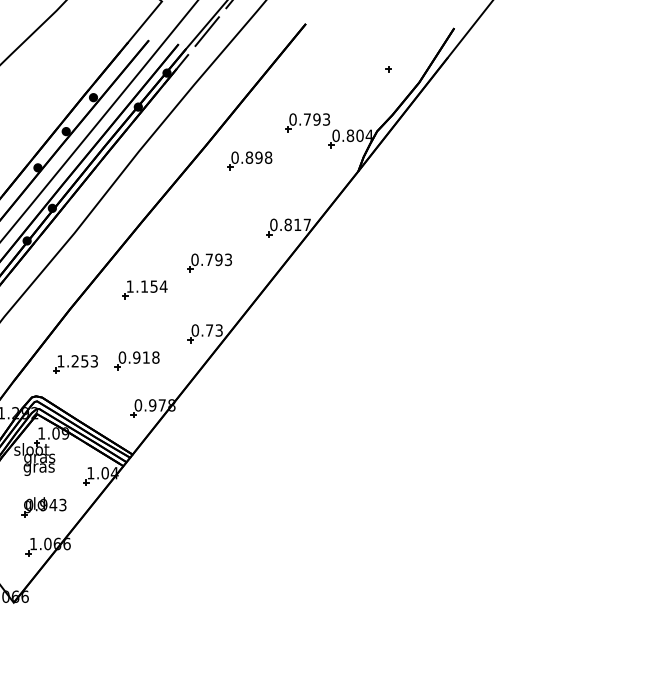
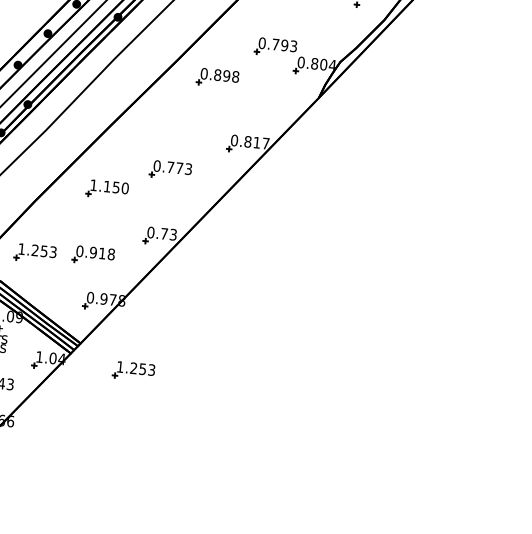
text: (218, 259) -> (179, 167), 0.793 -> 0.773
text: (163, 286) -> (125, 188), 1.154 -> 1.150
part: (191, 478) -> (133, 371), added

